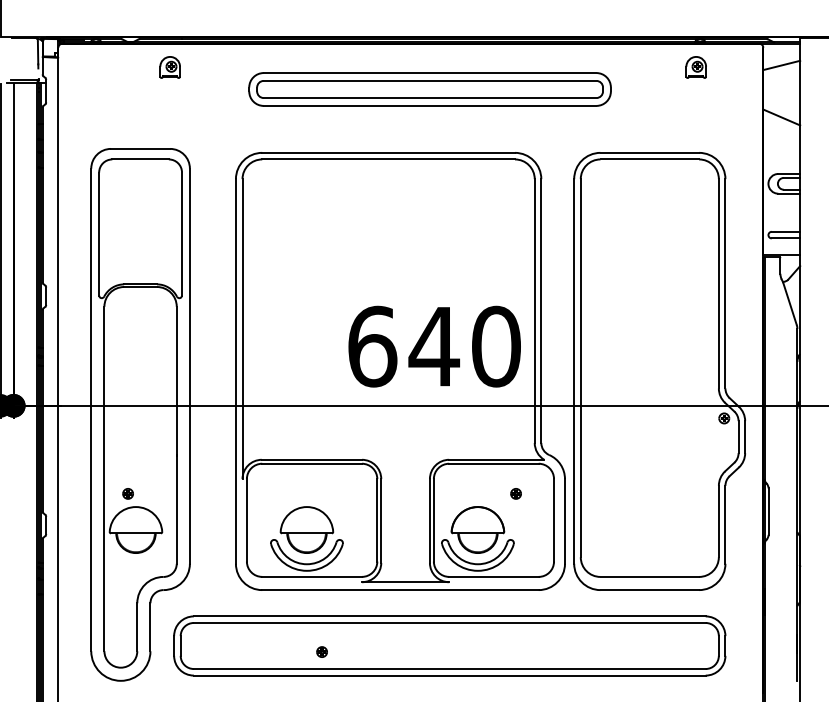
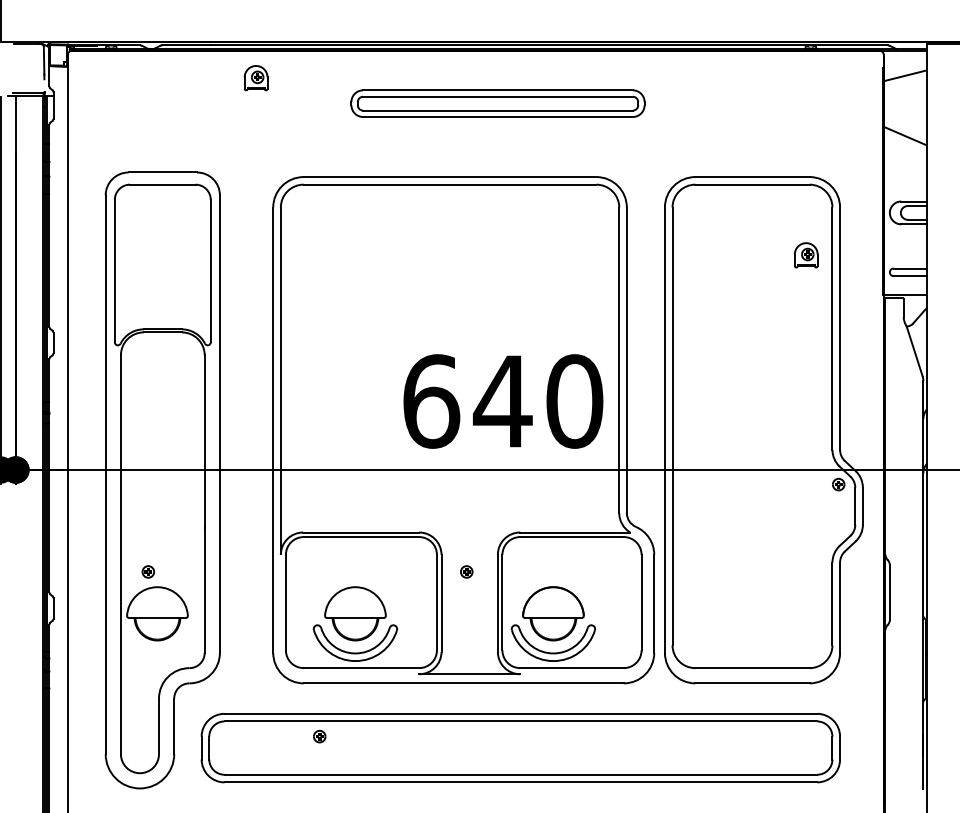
part: (169, 67) -> (255, 78), moved
part: (695, 67) -> (805, 255), moved
part: (429, 89) -> (497, 103), size x0.7
part: (515, 493) -> (466, 571), moved
part: (321, 651) -> (319, 735), moved

